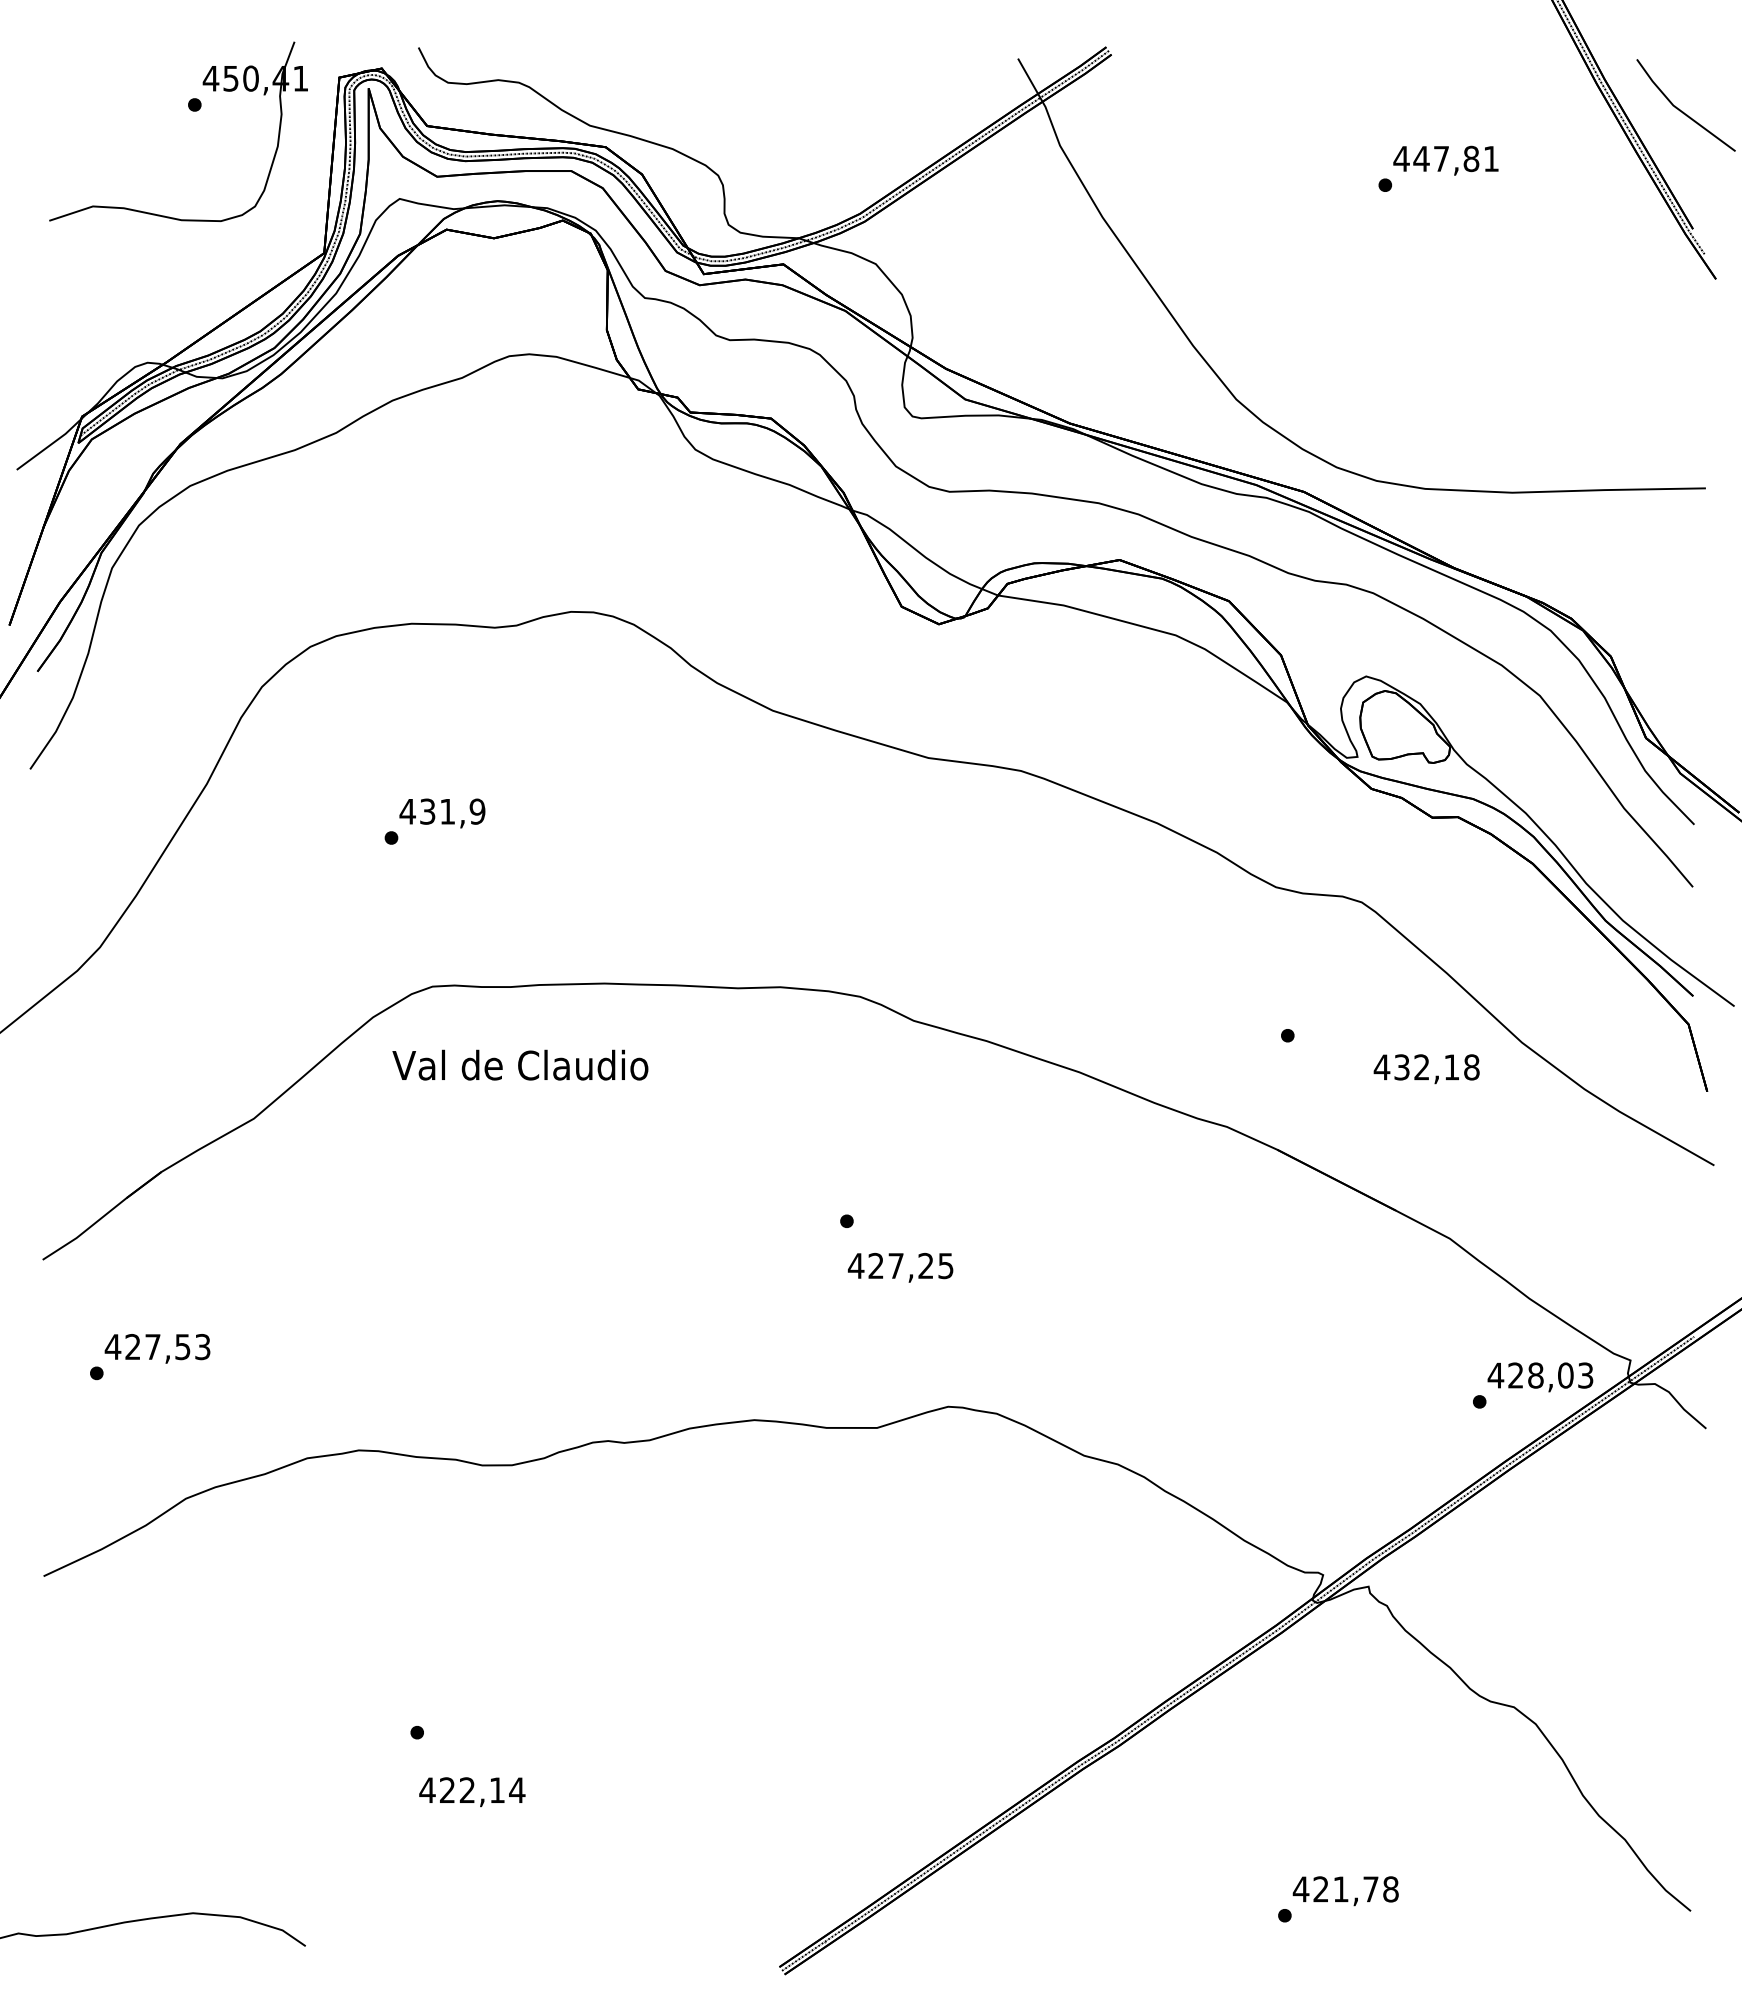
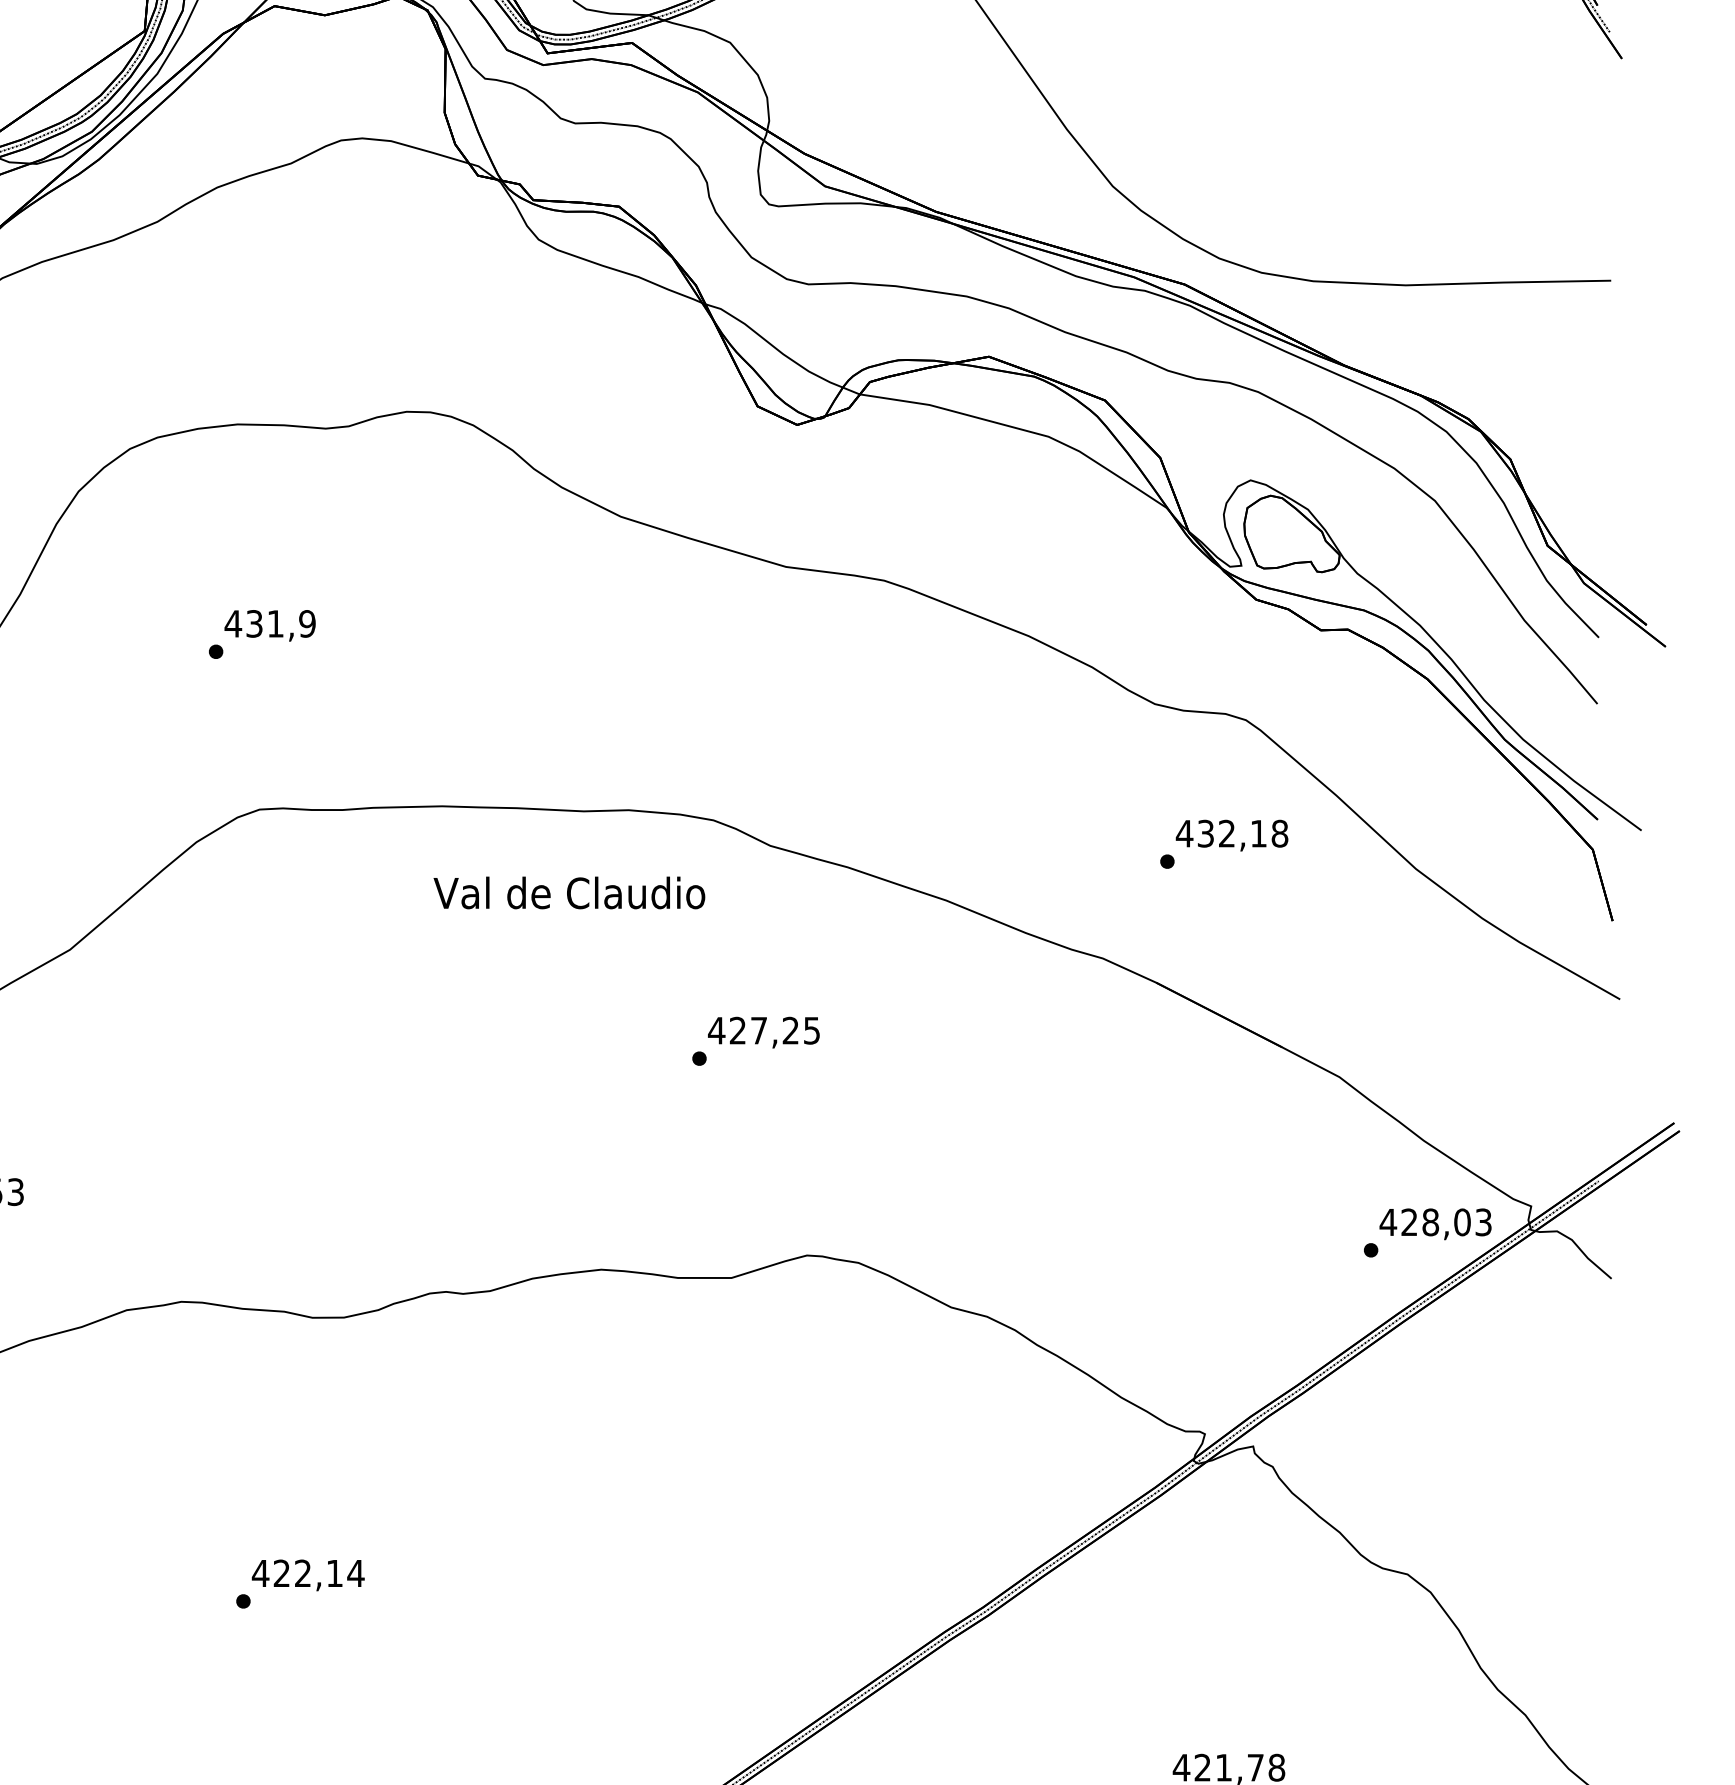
text: (520, 1064) -> (569, 892), moved
text: (1426, 1069) -> (1231, 835), moved
text: (900, 1267) -> (763, 1032), moved
text: (472, 1792) -> (308, 1575), moved

